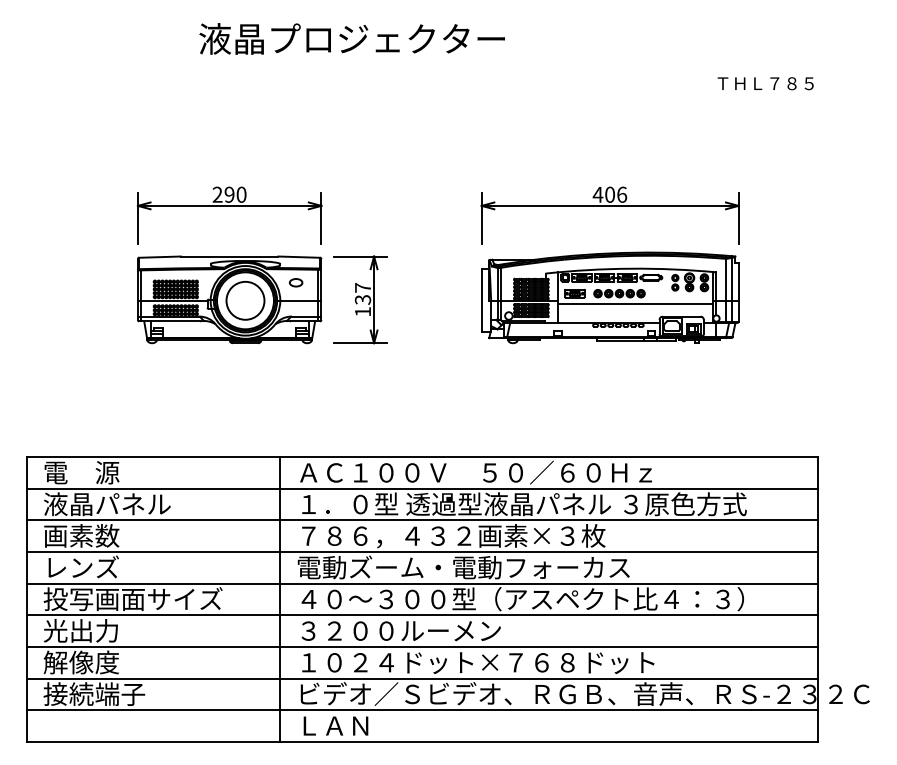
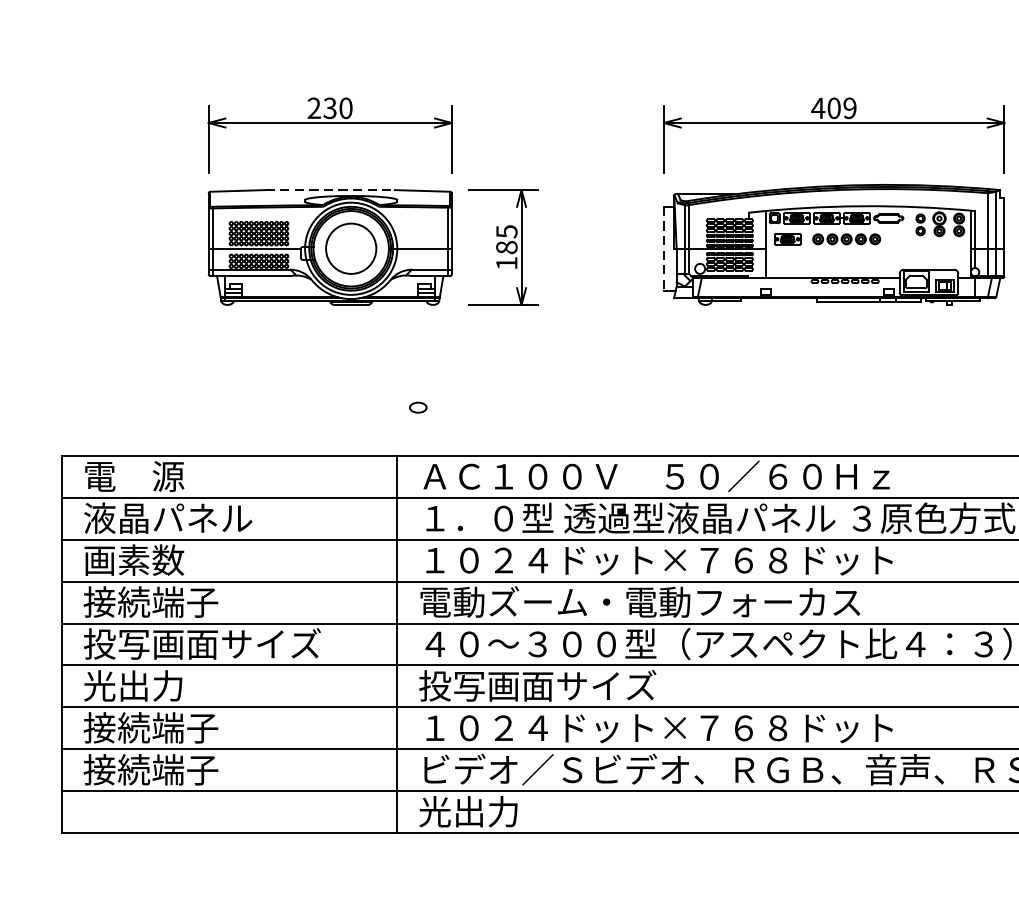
text: (229, 194) -> (330, 107), 290 -> 230
text: (622, 194) -> (850, 107), 406 -> 409
line: (229, 256) -> (330, 190), solid -> dashed
part: (295, 282) -> (417, 407), moved
text: (363, 293) -> (507, 239), 137 -> 185
line: (481, 300) -> (663, 248), solid -> dashed
line: (635, 303) -> (867, 252), removed
text: (478, 536) -> (659, 560), ７８６，４３２画素×３枚 -> １０２４ドット×７６８ドット
text: (94, 567) -> (151, 602), レンズ -> 接続端子
text: (398, 630) -> (553, 685), ３２００ルーメン -> 投写画面サイズ
text: (94, 662) -> (151, 727), 解像度 -> 接続端子
text: (334, 725) -> (469, 811), ＬＡＮ -> 光出力

